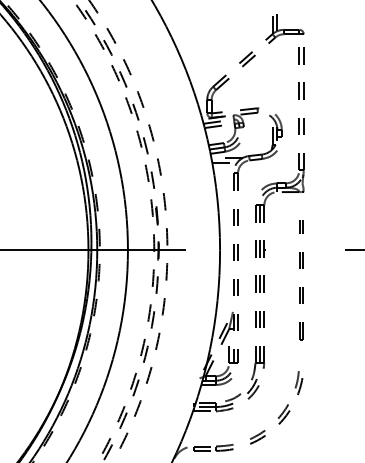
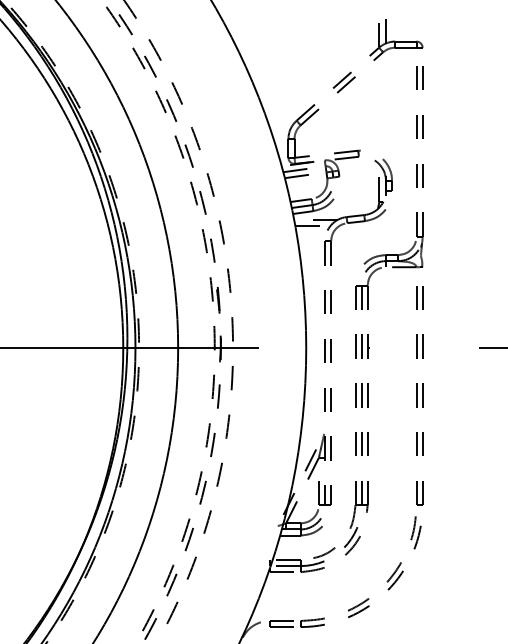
part: (301, 284) -> (419, 395), size x1.43

